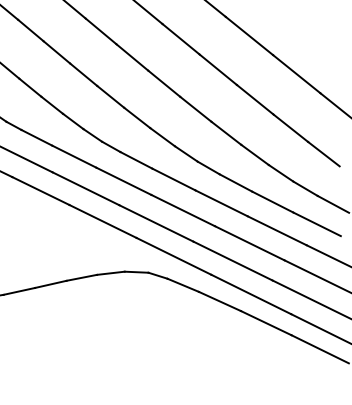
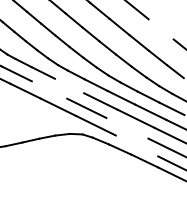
line: (295, 74) -> (160, 29), removed
line: (123, 180) -> (69, 85), removed
line: (85, 187) -> (49, 89), removed
line: (233, 261) -> (127, 128), removed
line: (250, 293) -> (136, 145), removed

